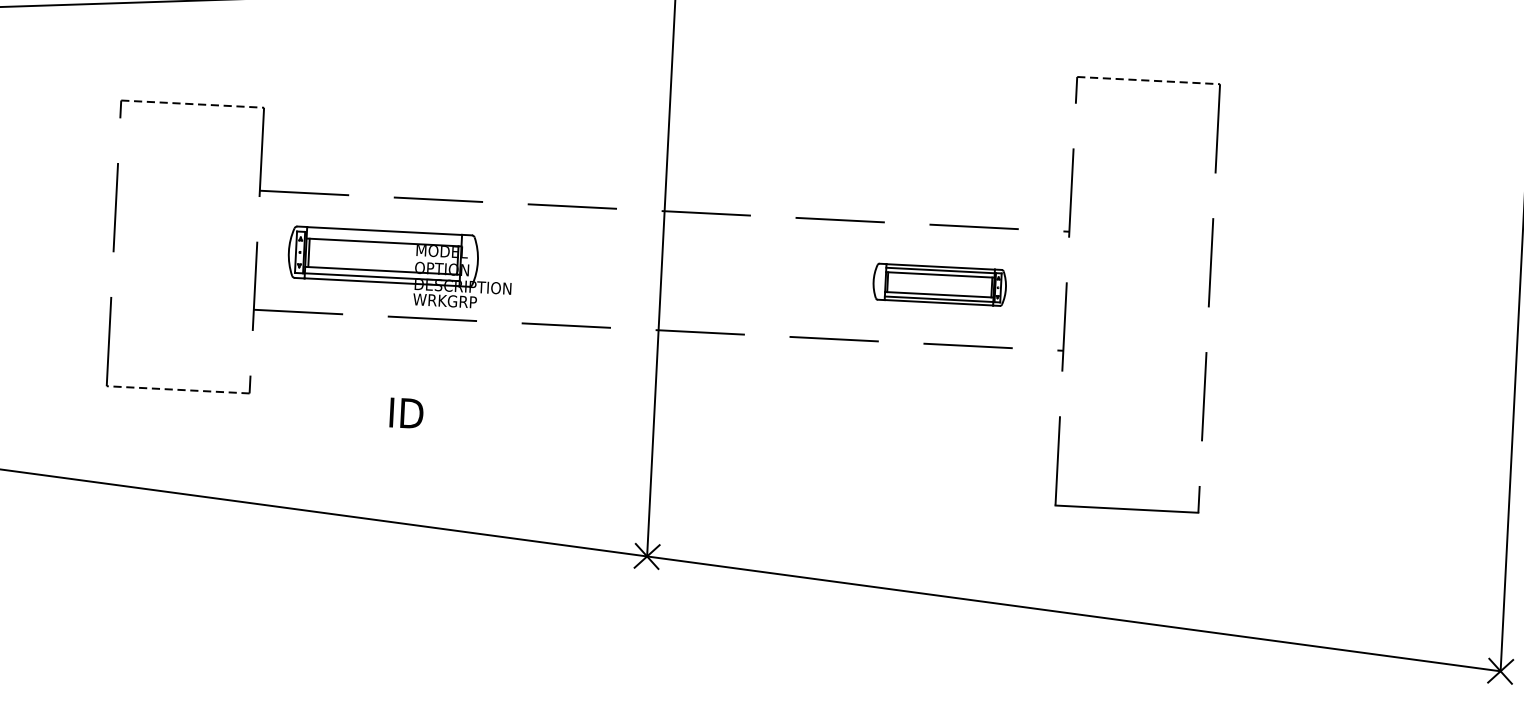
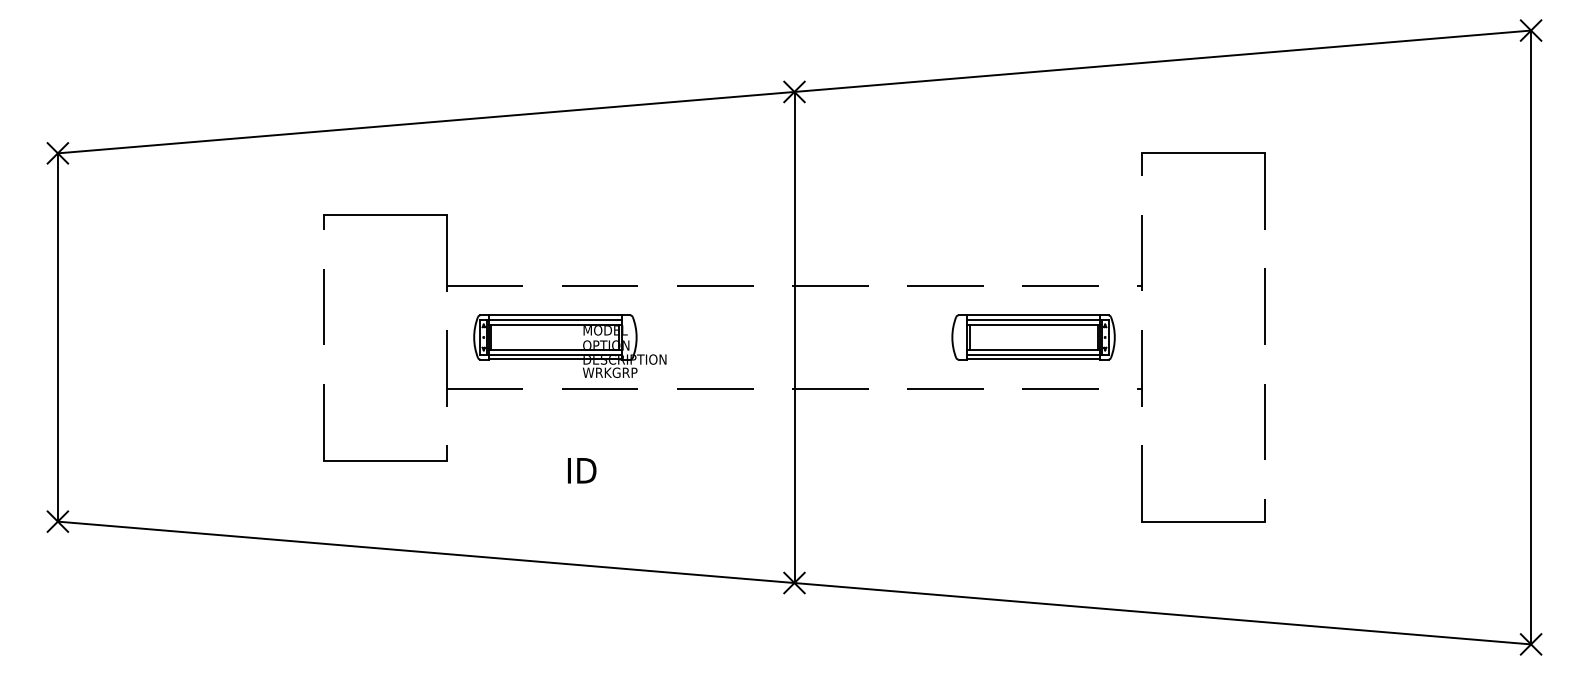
line: (1149, 80) -> (1204, 153), dashed -> solid
line: (192, 104) -> (385, 215), dashed -> solid
line: (383, 235) -> (554, 319), added
part: (939, 284) -> (1033, 337), size x1.43
line: (177, 389) -> (384, 460), dashed -> solid

